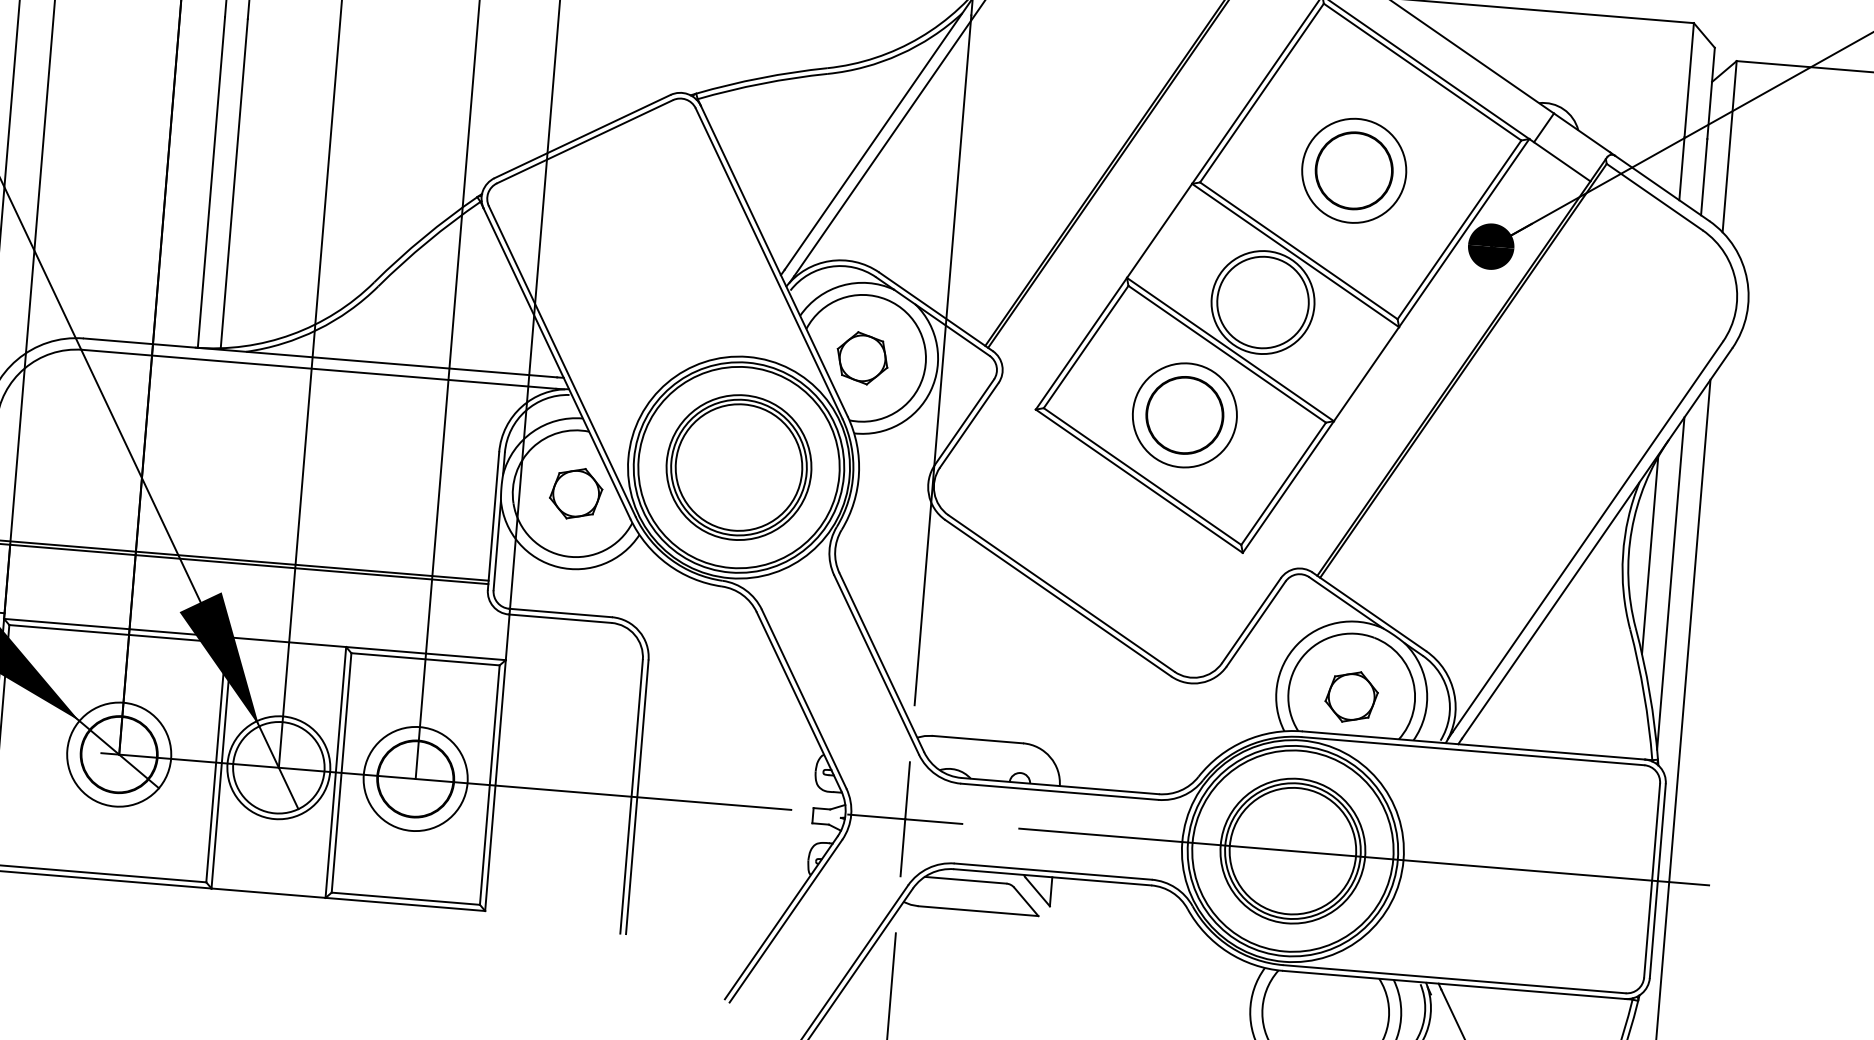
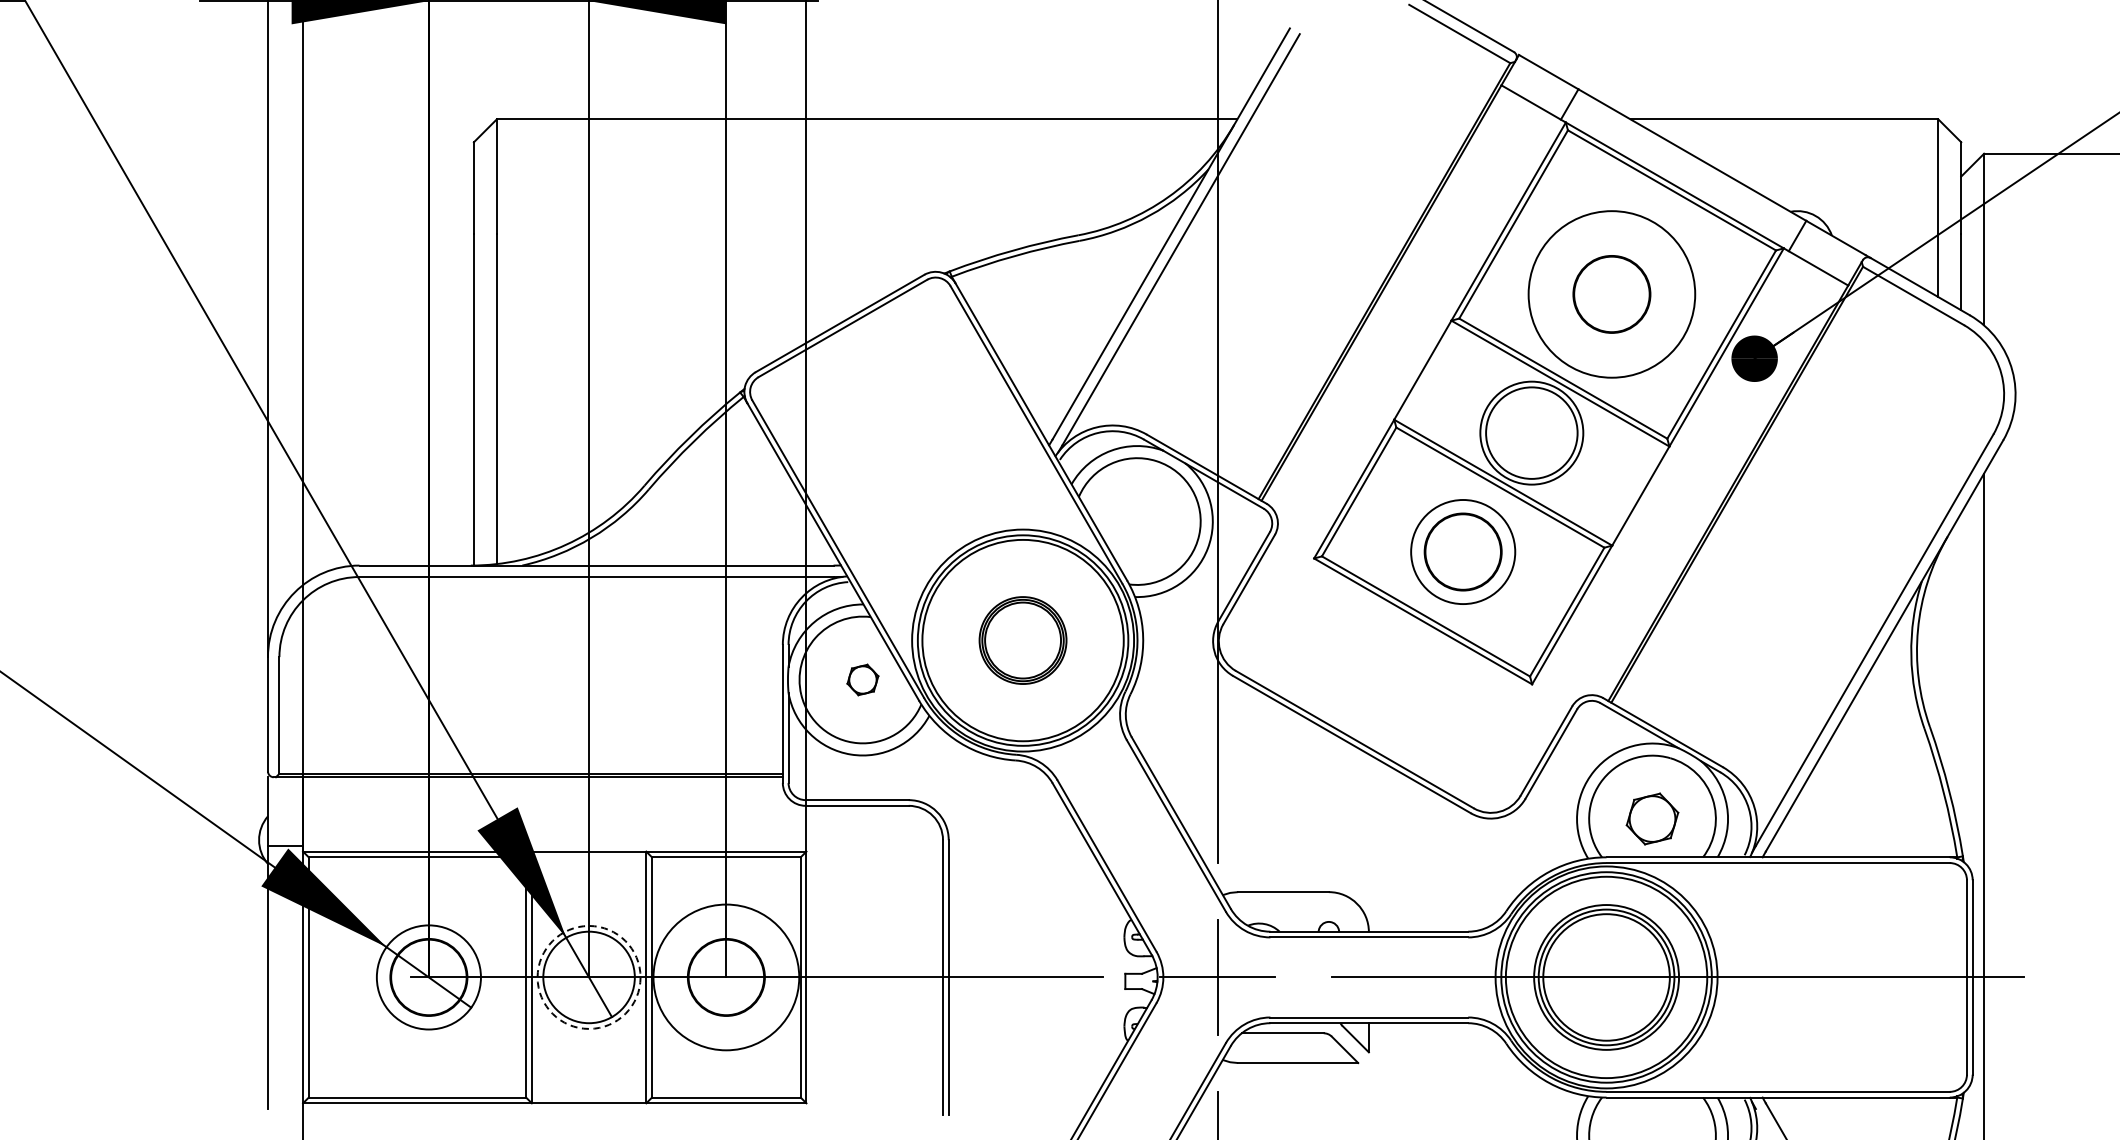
circle: (1353, 170) -> (1611, 294), size x1.6
part: (861, 358) -> (1136, 521), removed
part: (738, 467) -> (1022, 640), size x0.6
part: (575, 493) -> (862, 679), size x0.6
line: (1650, 555) -> (1938, 653), removed
line: (1671, 583) -> (1961, 679), removed
circle: (278, 766) -> (588, 976), solid -> dashed
circle: (415, 779) -> (726, 977), size x1.4

